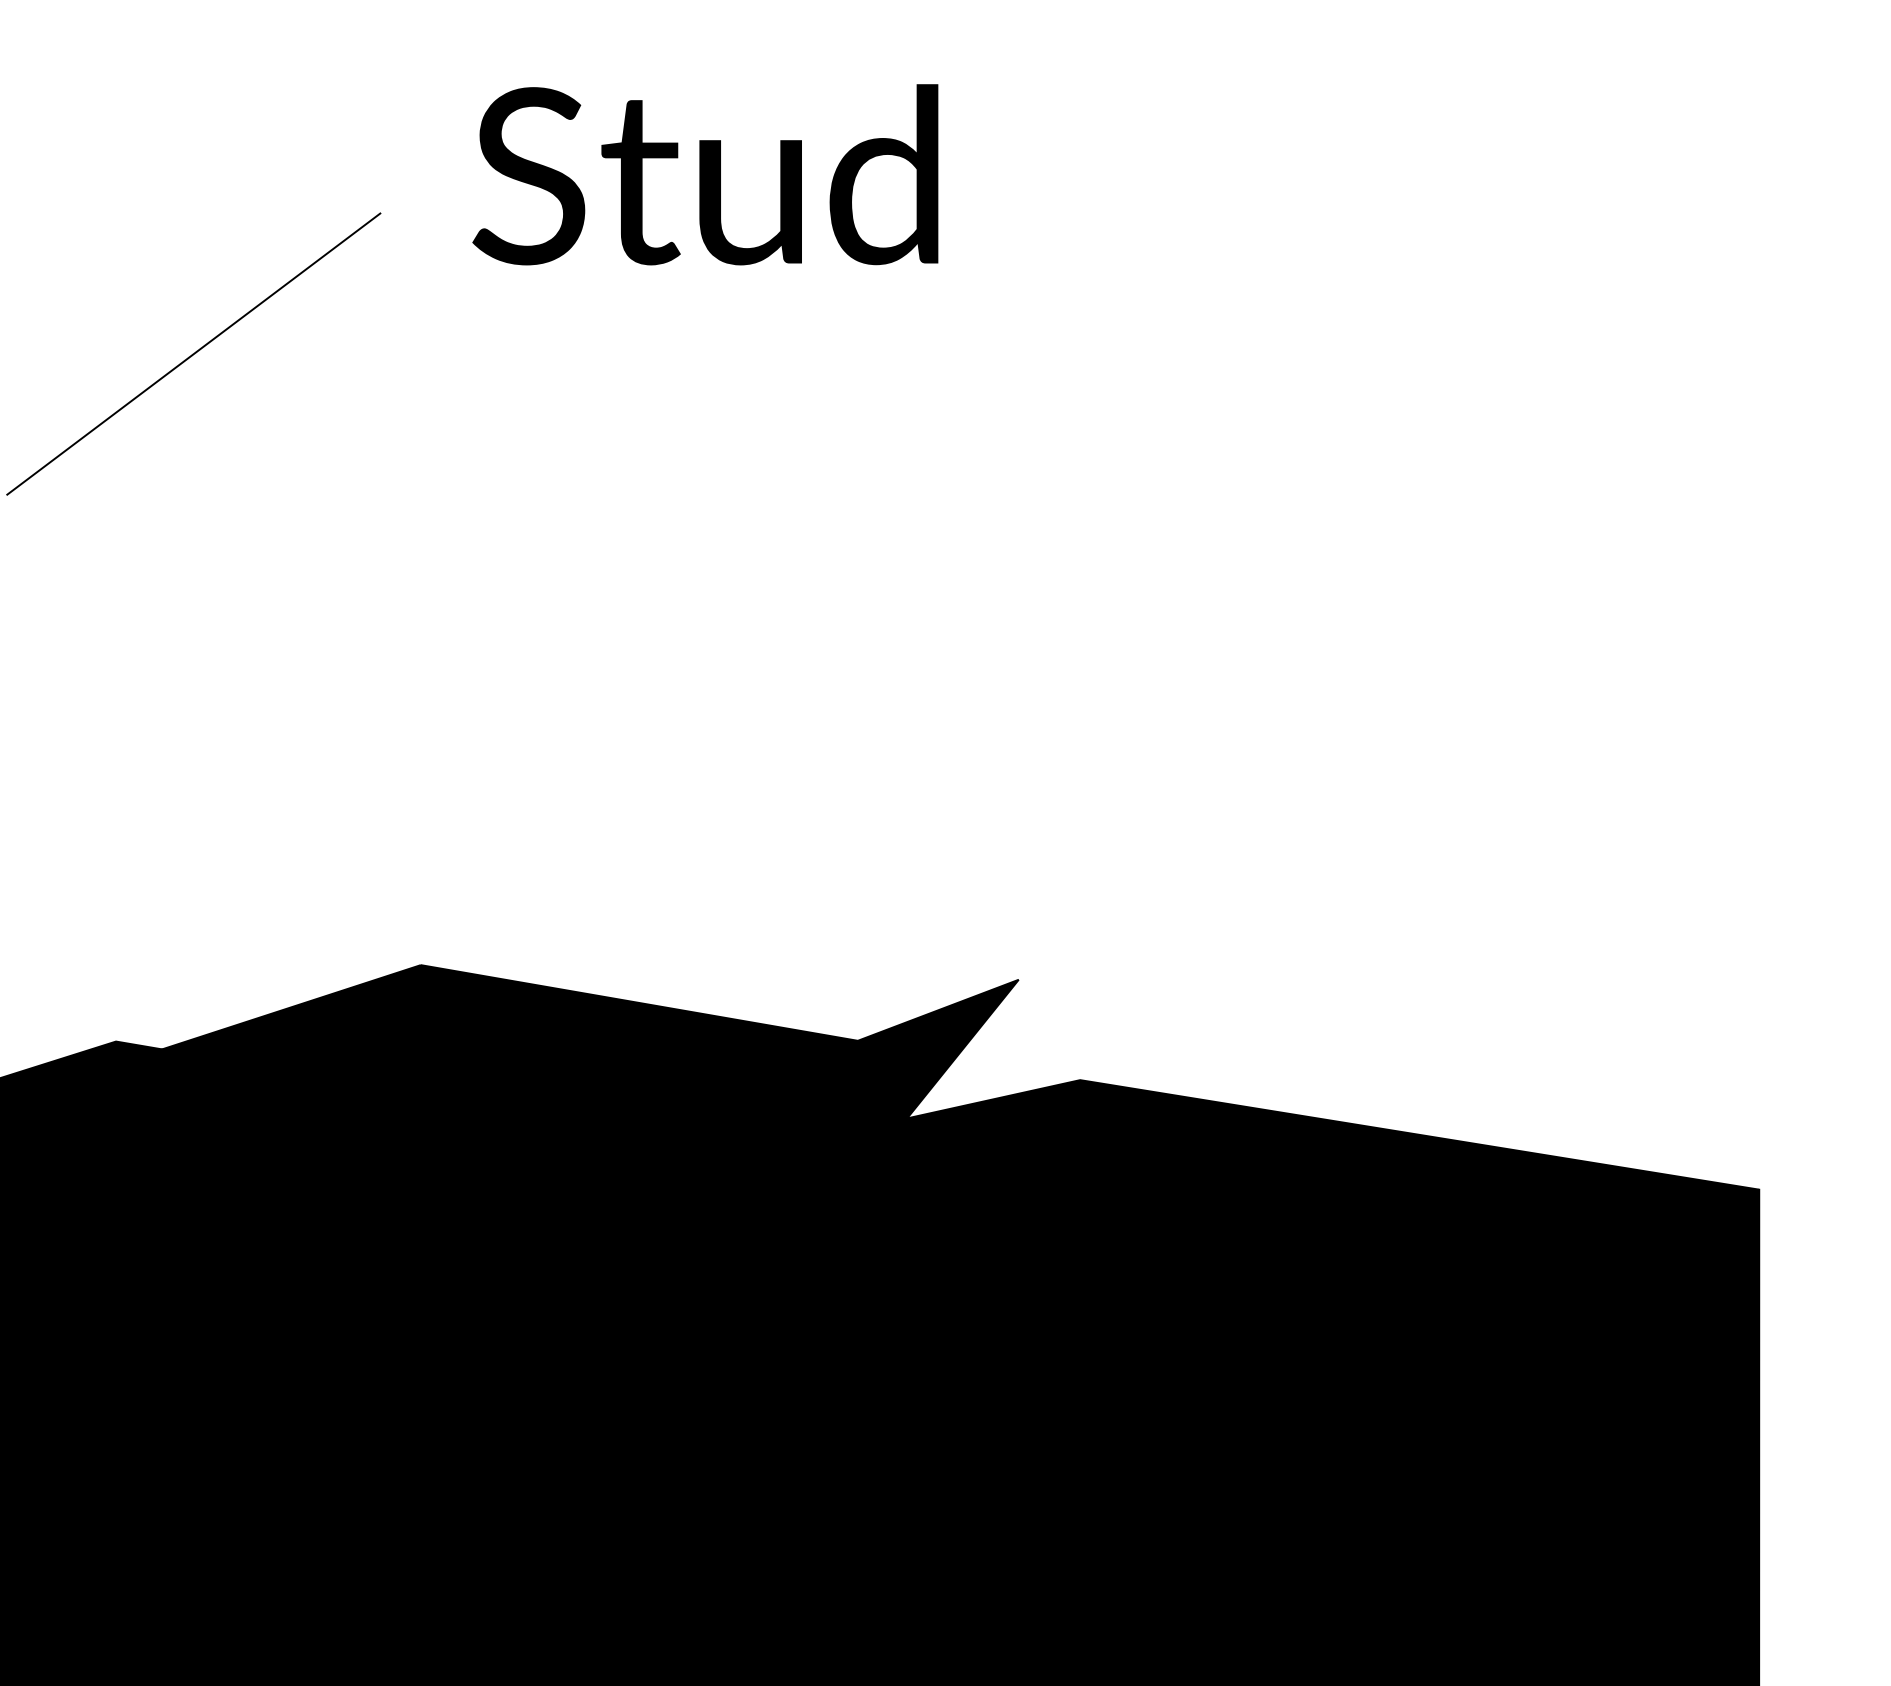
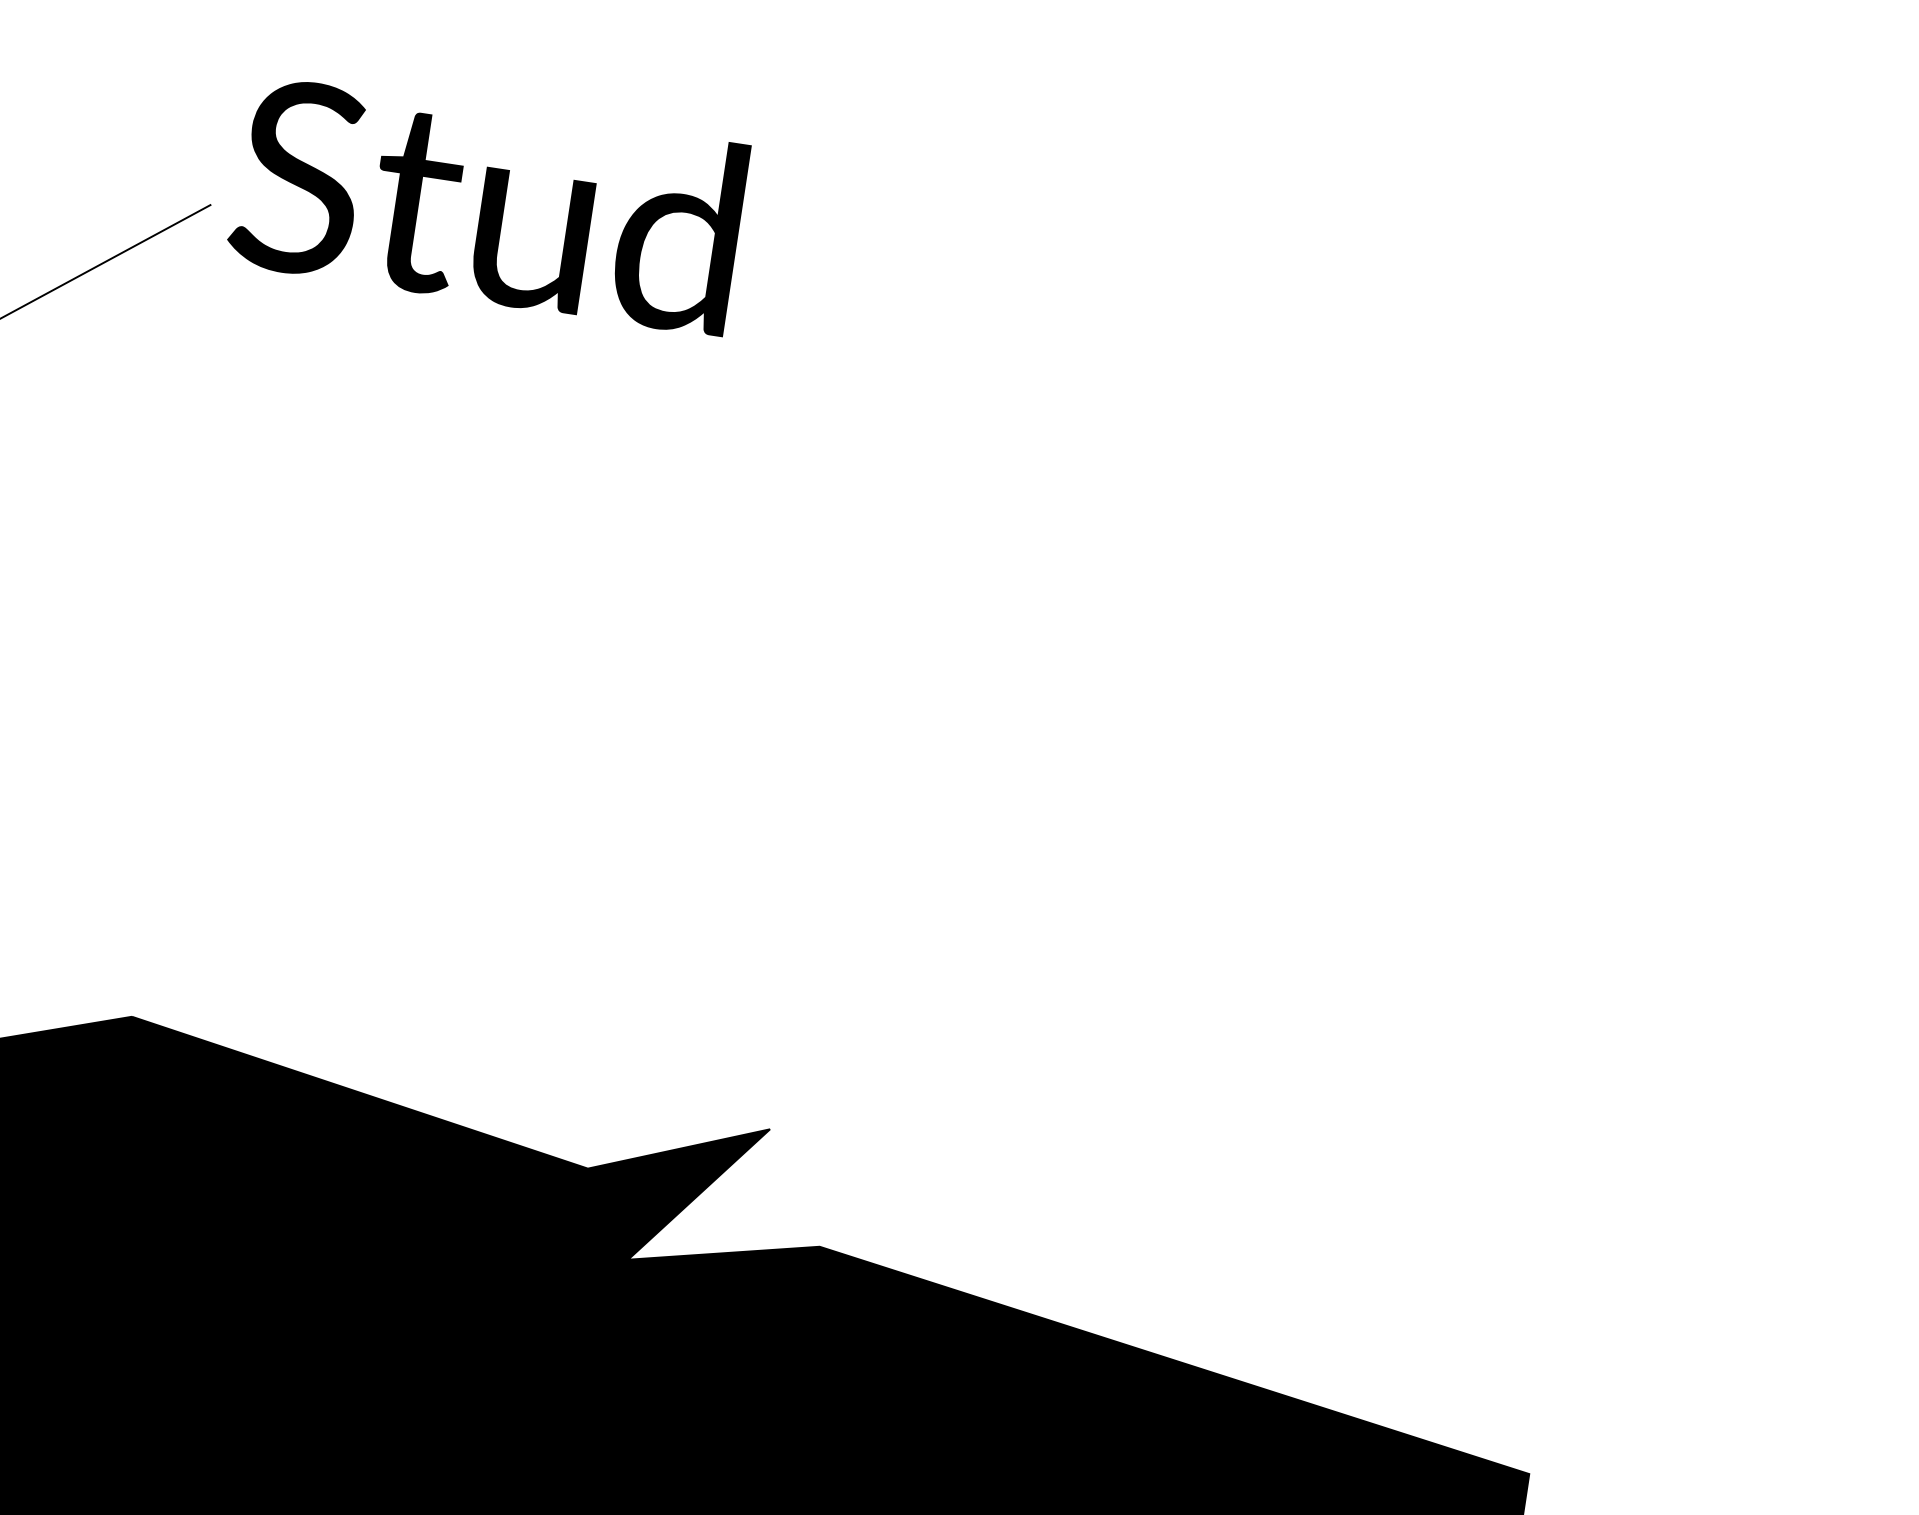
text: (705, 174) -> (487, 204), moved

